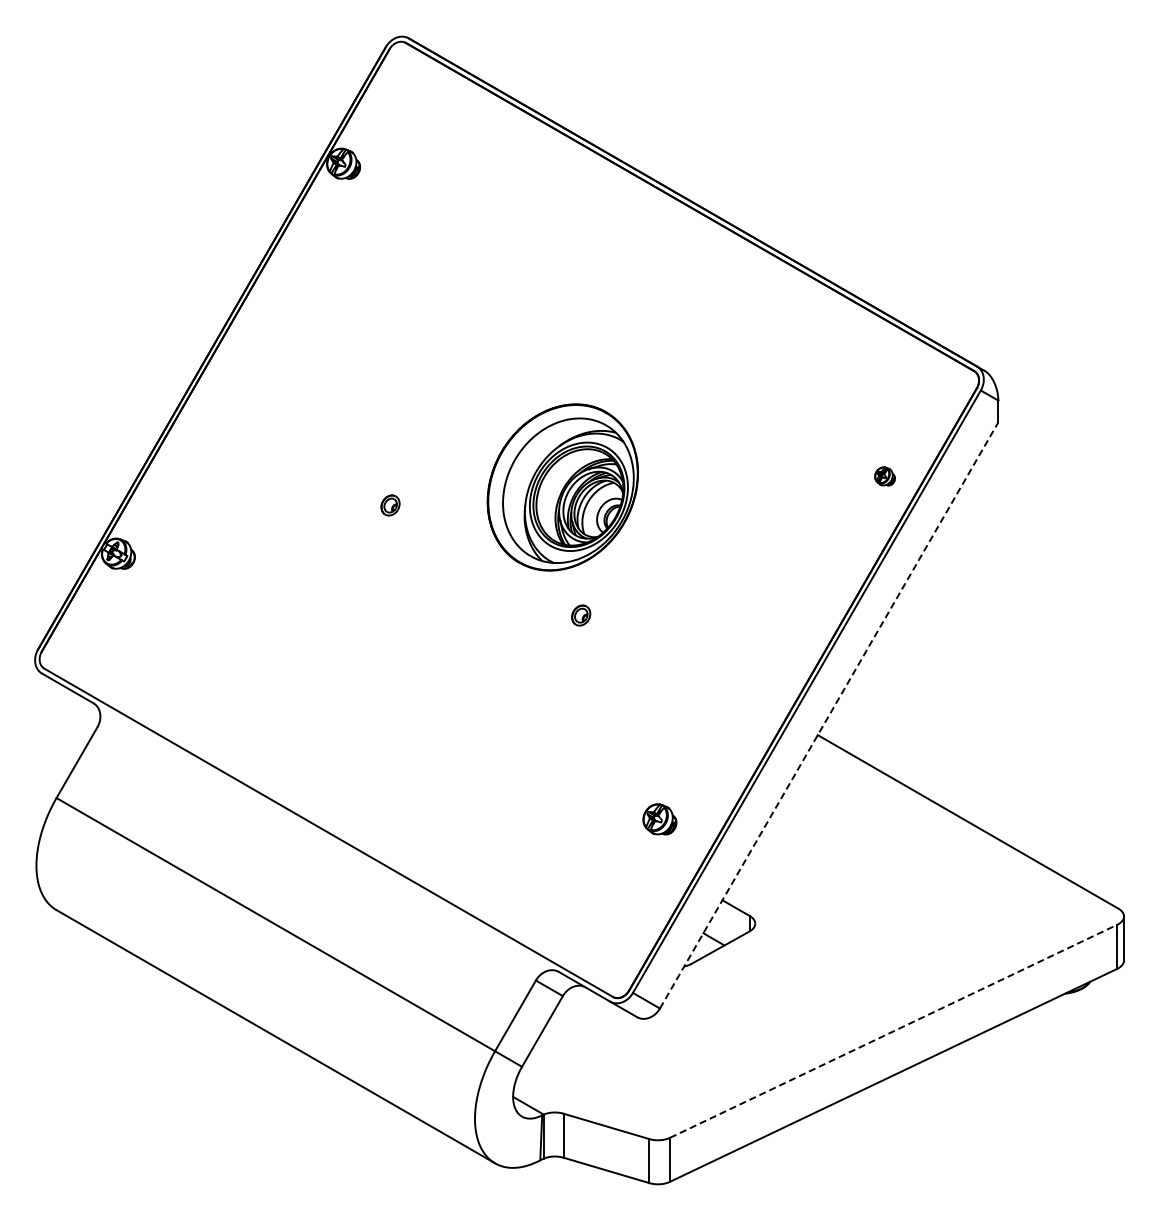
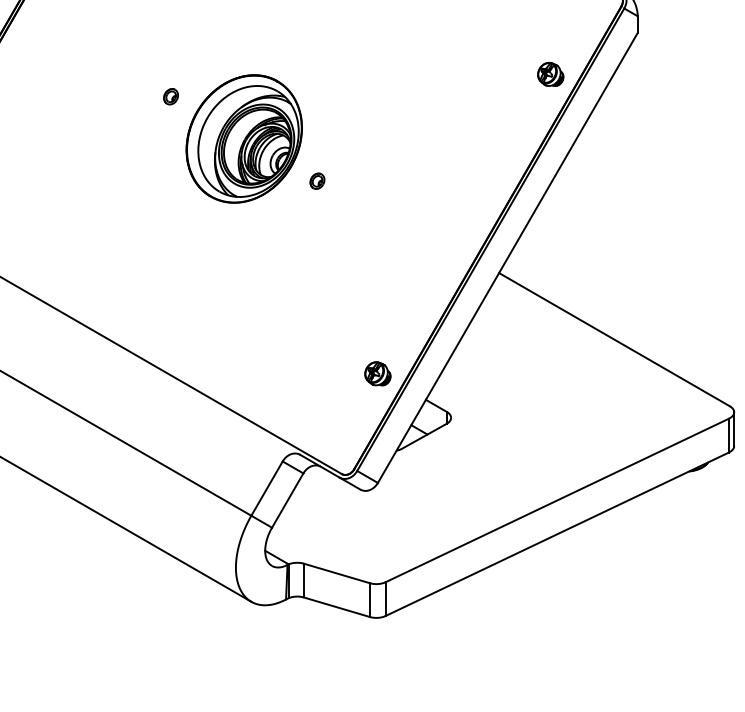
part: (884, 476) -> (550, 74), size x1.67
part: (562, 487) -> (244, 139), moved
line: (829, 715) -> (508, 258), dashed -> solid
part: (659, 819) -> (377, 373), moved
line: (893, 1031) -> (557, 500), dashed -> solid

